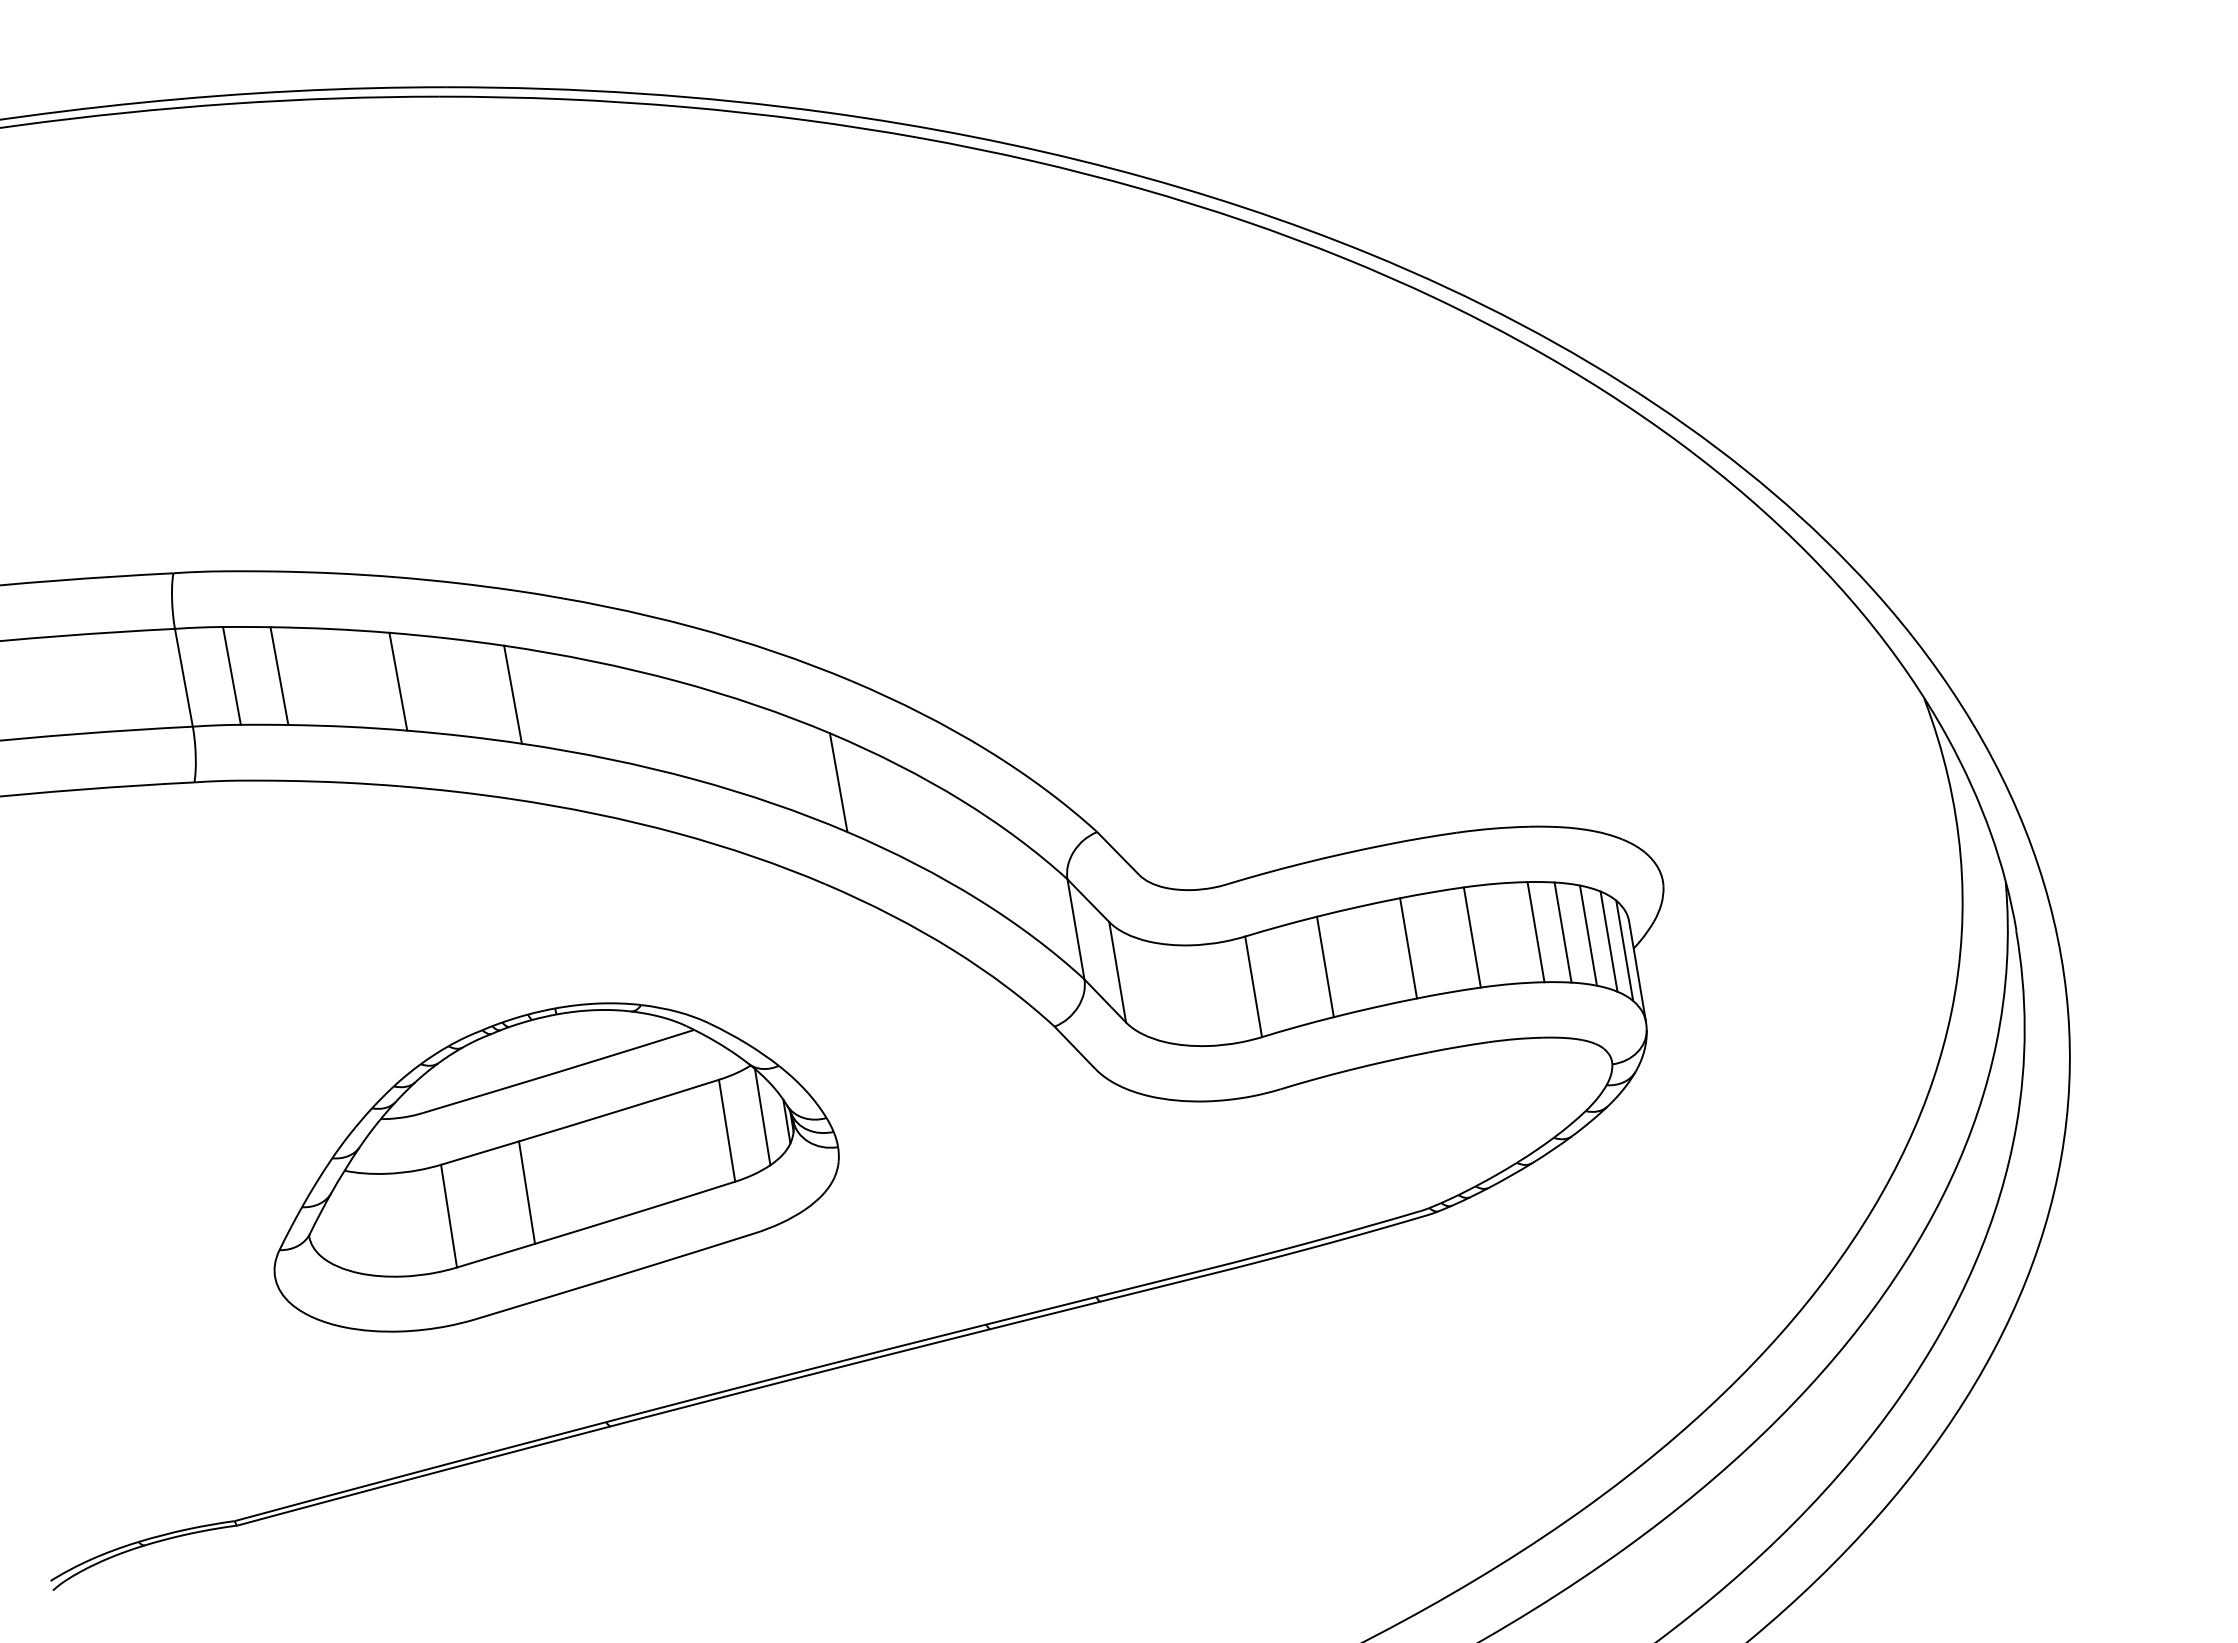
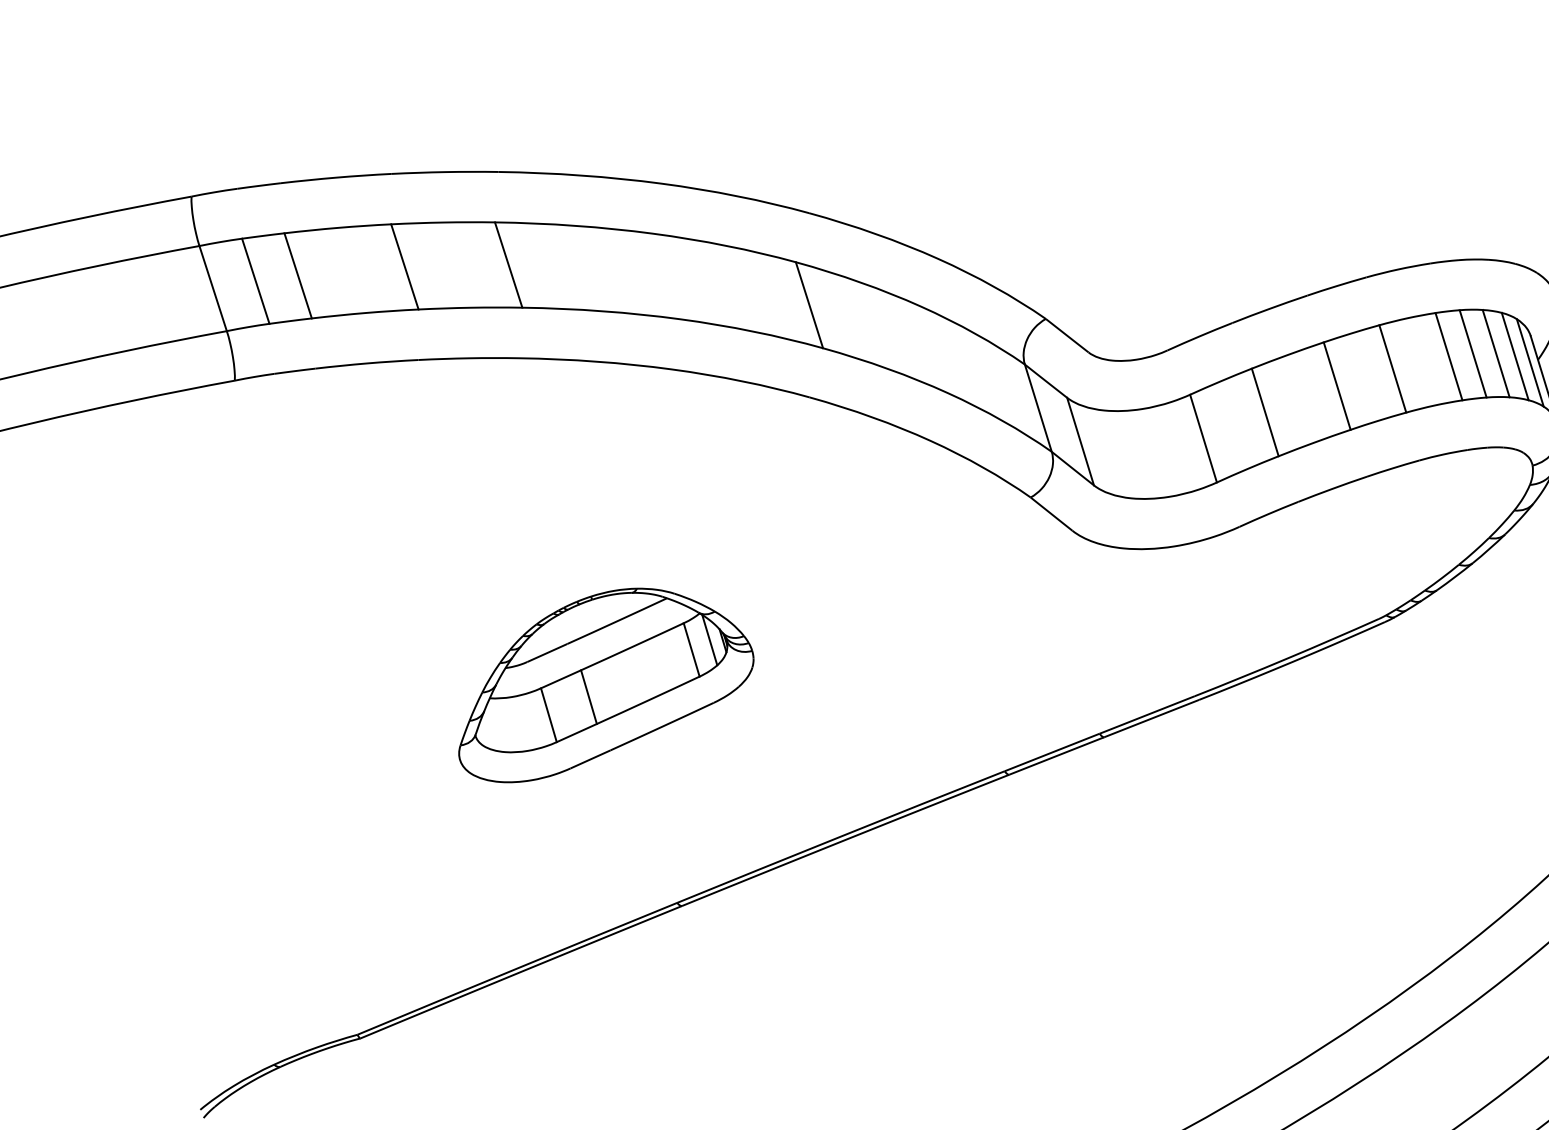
part: (556, 1167) -> (602, 681), size x0.6

